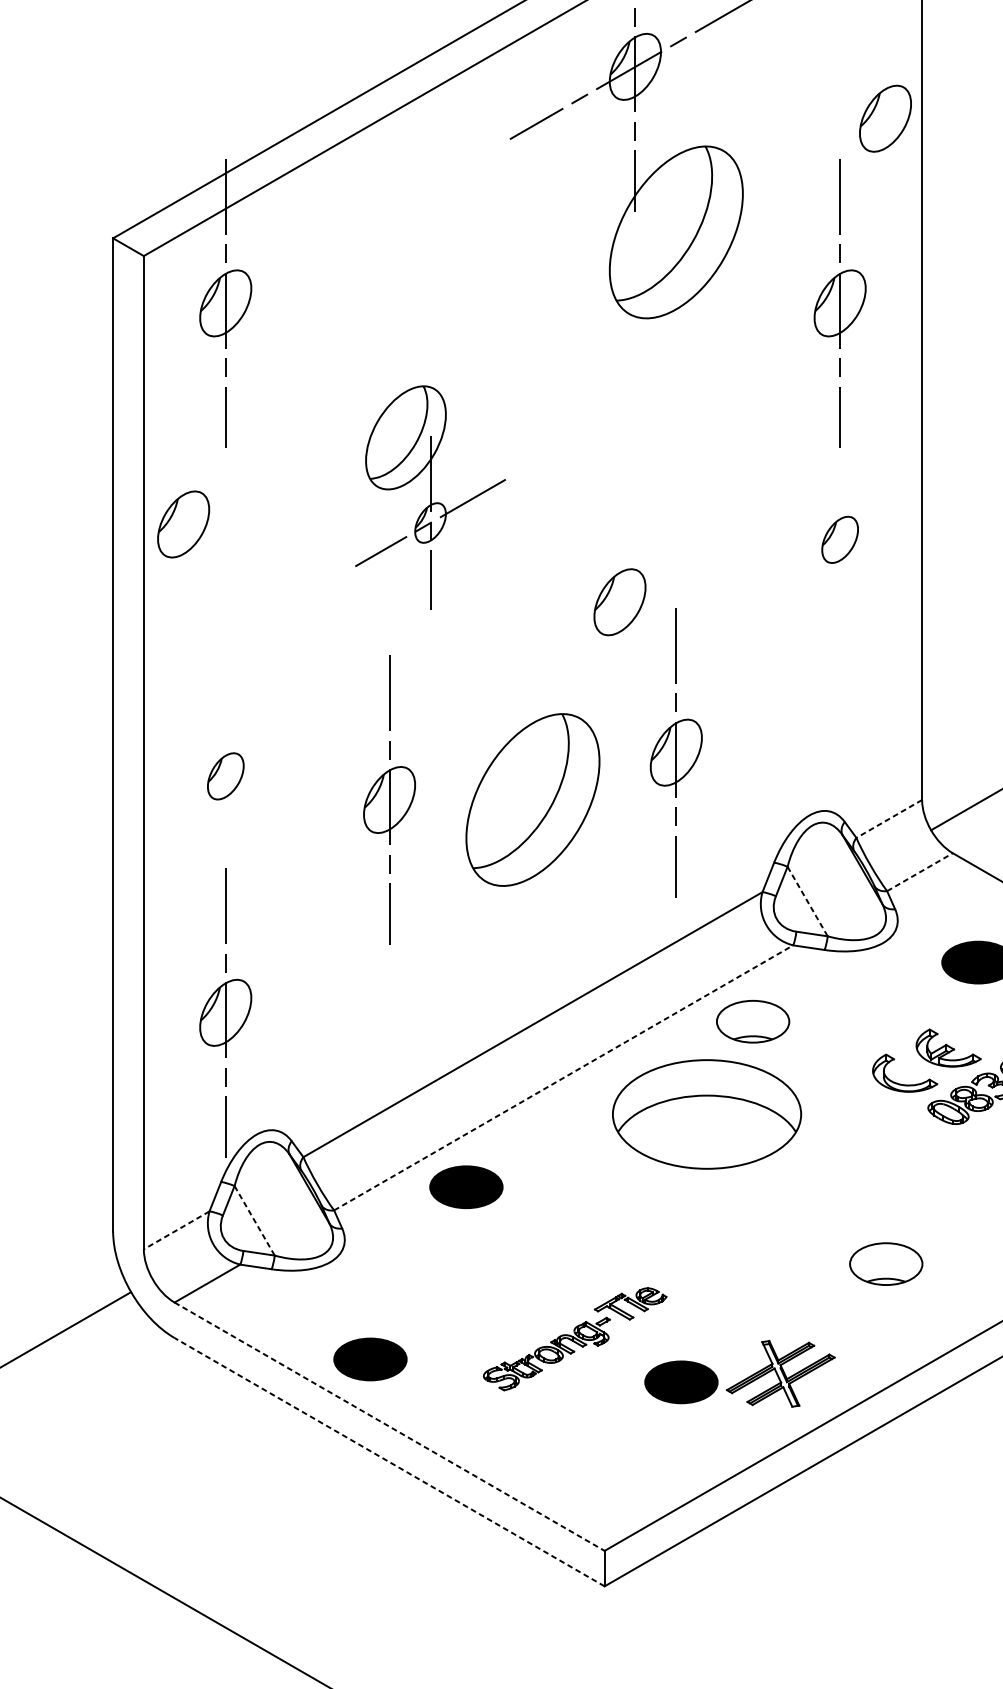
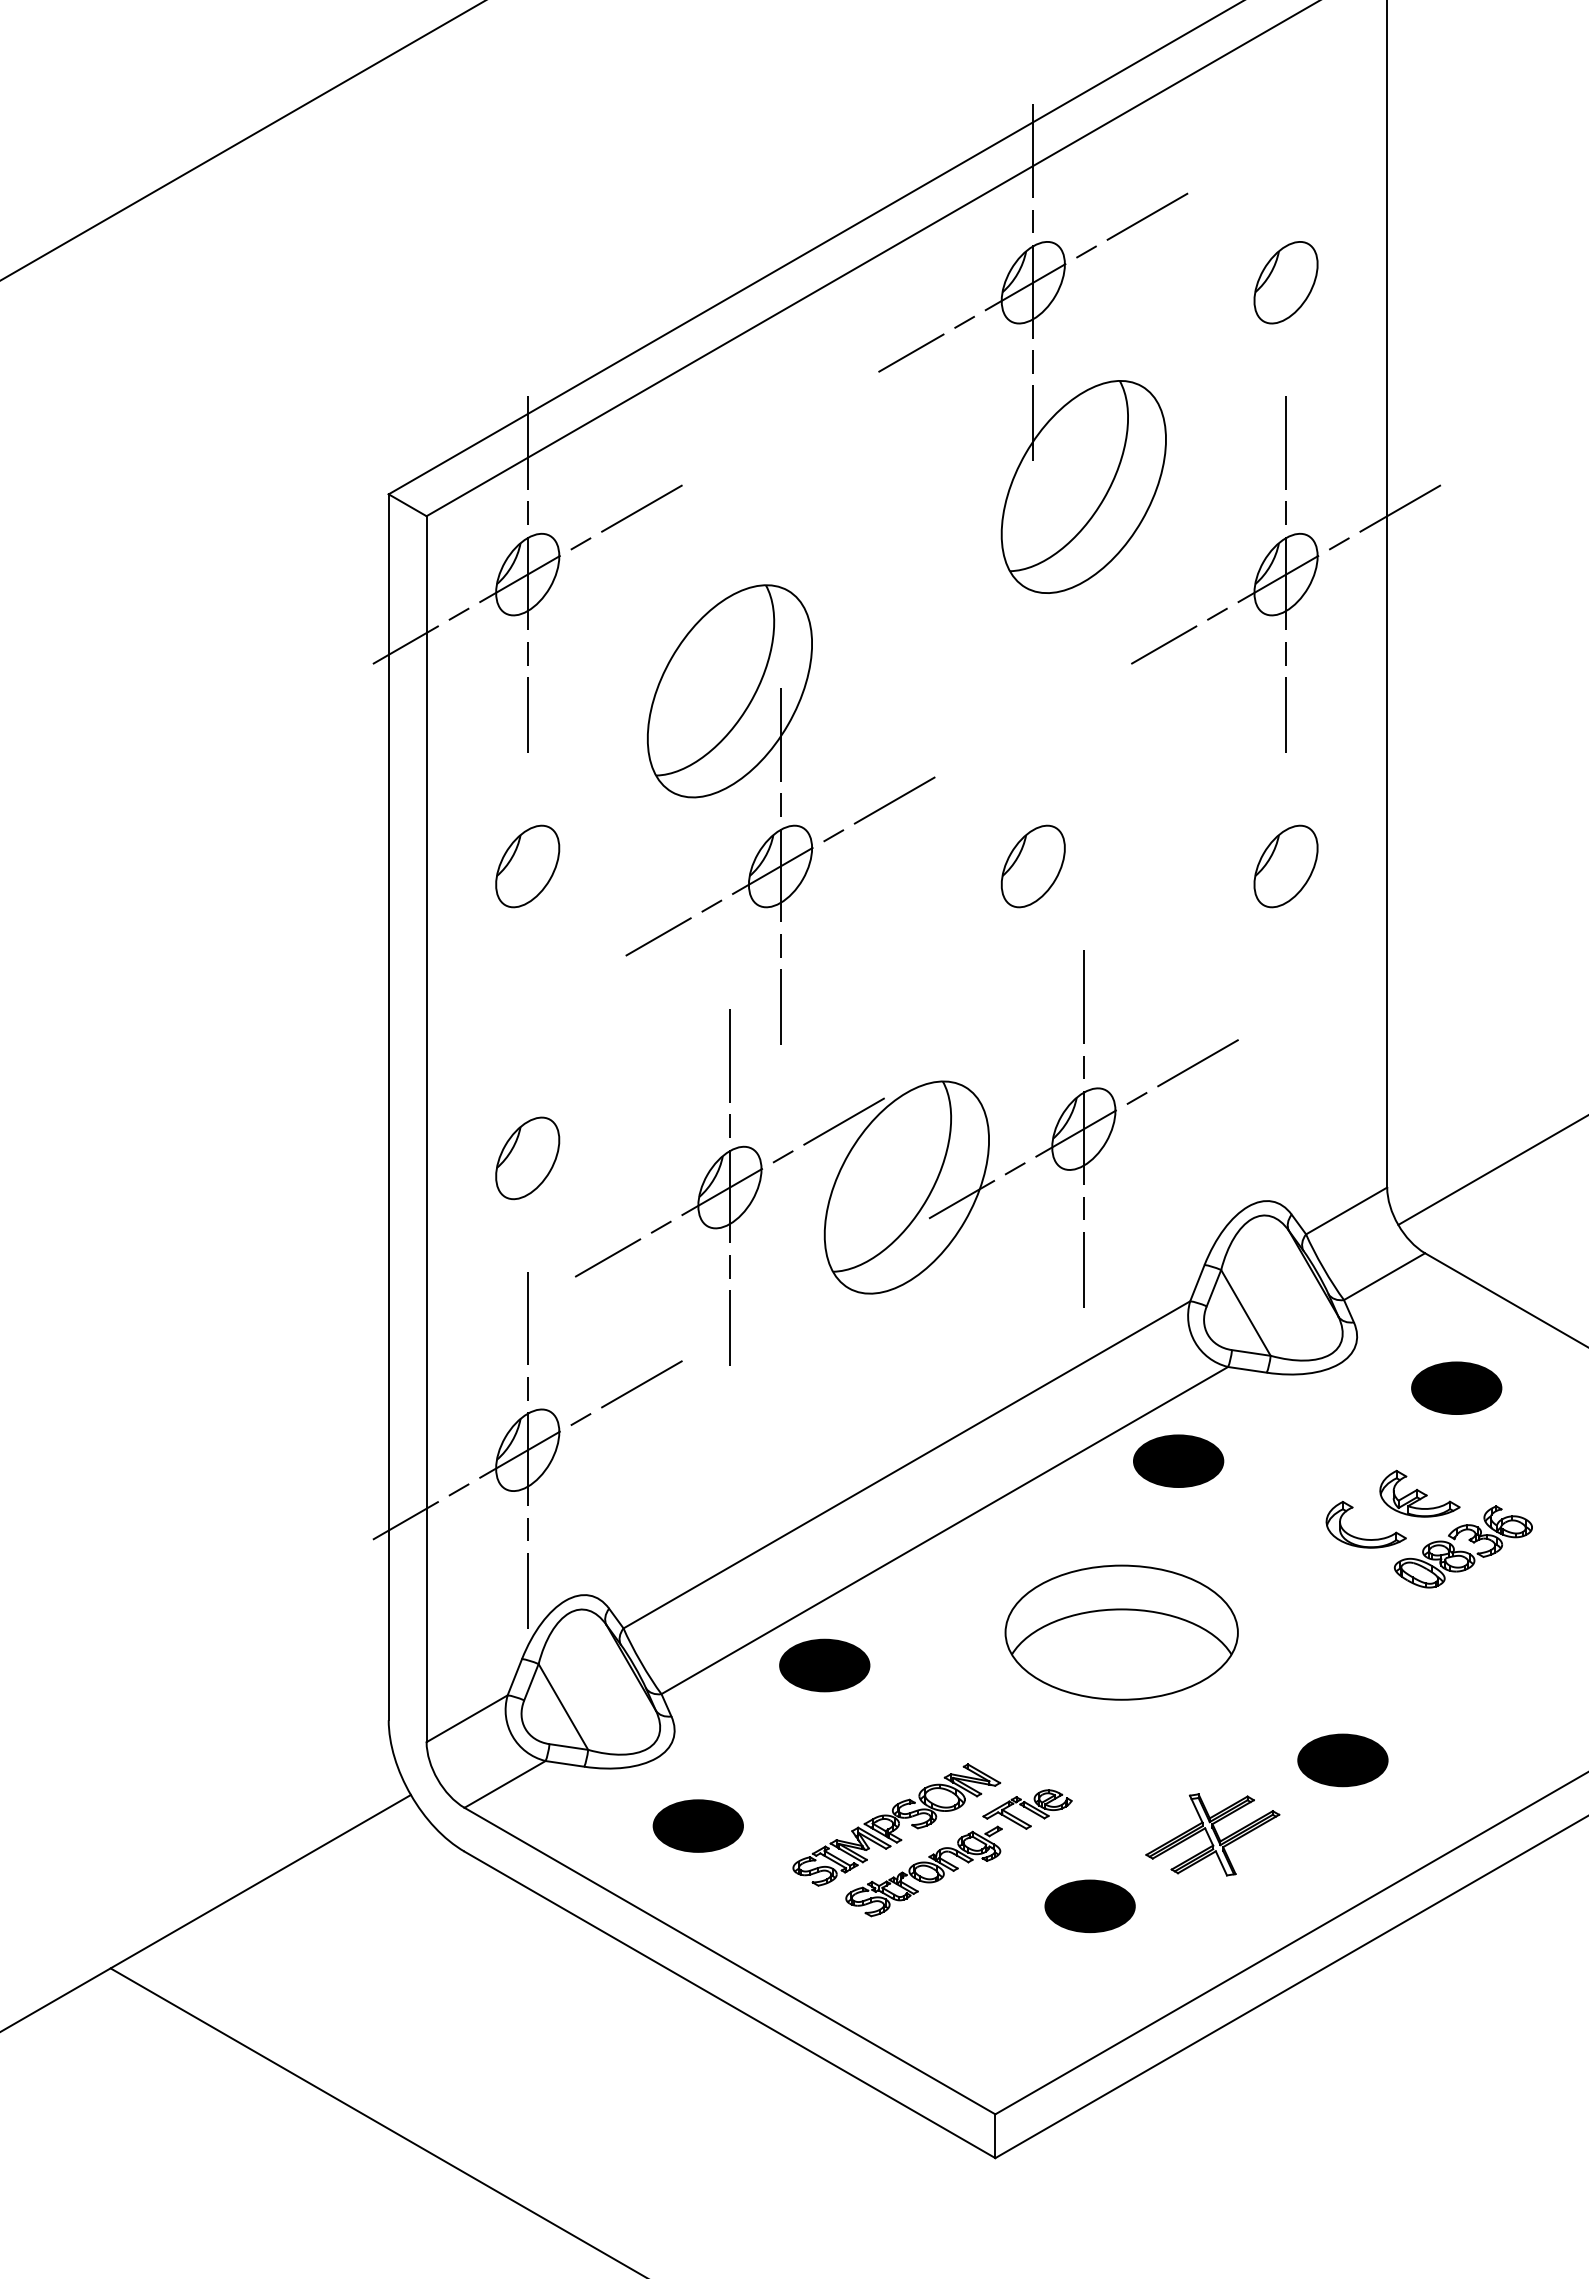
part: (885, 118) -> (1285, 282), moved
line: (225, 303) -> (527, 574), added
line: (839, 303) -> (1285, 574), added
part: (430, 497) -> (780, 814), size x1.67
part: (183, 524) -> (527, 866), moved
part: (839, 539) -> (1285, 866), size x1.43
part: (619, 602) -> (1032, 866), moved
line: (676, 752) -> (1083, 1128), added
part: (225, 776) -> (527, 1158), size x1.43
line: (389, 799) -> (729, 1187), added
line: (889, 818) -> (1346, 1210), dashed -> solid
line: (919, 872) -> (1384, 1276), dashed -> solid
line: (807, 901) -> (1245, 1312), dashed -> solid
line: (225, 1012) -> (527, 1449), added
fill: (753, 1021) -> (1178, 1461), added
line: (564, 1077) -> (945, 1530), dashed -> solid
part: (706, 1114) -> (1121, 1632), moved
line: (254, 1220) -> (563, 1706), dashed -> solid
line: (176, 1230) -> (467, 1718), dashed -> solid
fill: (885, 1264) -> (1342, 1760), added
part: (524, 1316) -> (896, 1824), added
part: (369, 1358) -> (697, 1825), moved
part: (780, 1373) -> (1212, 1834), moved
line: (390, 1427) -> (730, 1961), dashed -> solid
line: (389, 1461) -> (729, 2004), dashed -> solid

